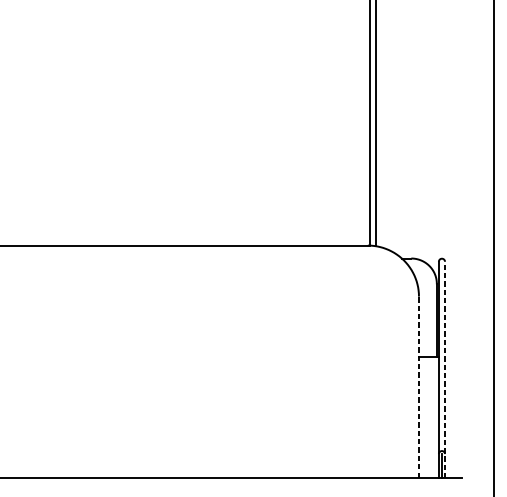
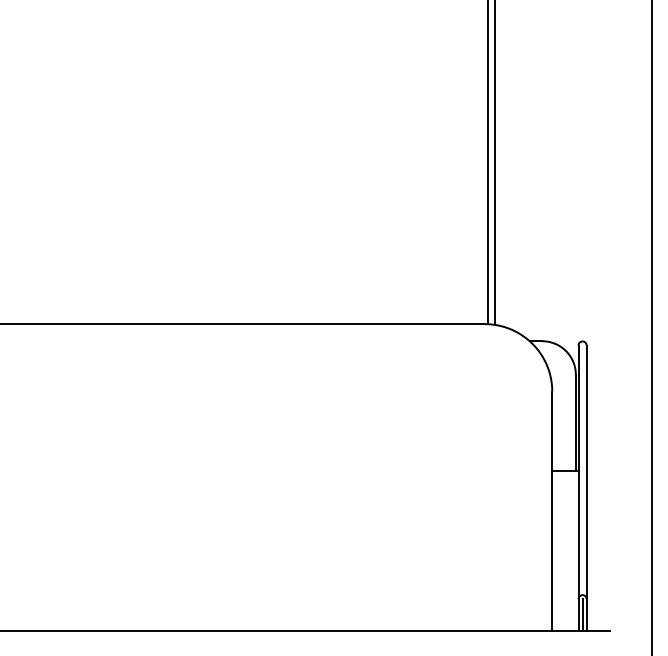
line: (444, 370) -> (586, 488), dashed -> solid
line: (419, 388) -> (552, 512), dashed -> solid

